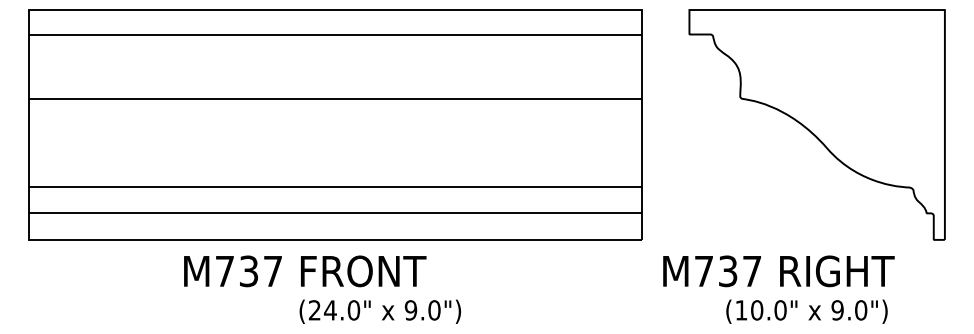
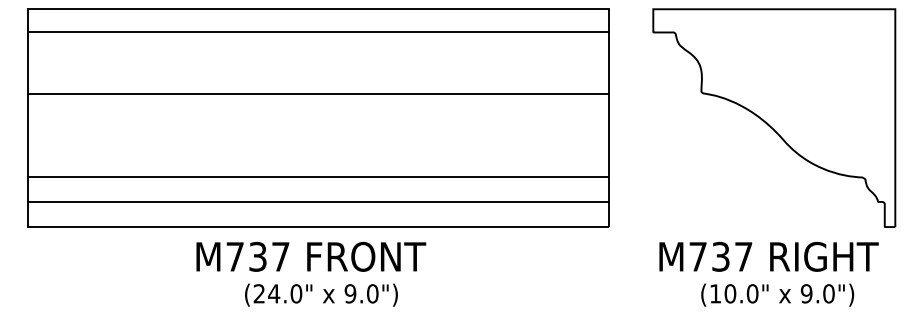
text: (305, 270) -> (311, 256), moved
text: (778, 270) -> (768, 256), moved
text: (380, 311) -> (321, 294), moved
text: (806, 311) -> (777, 294), moved

